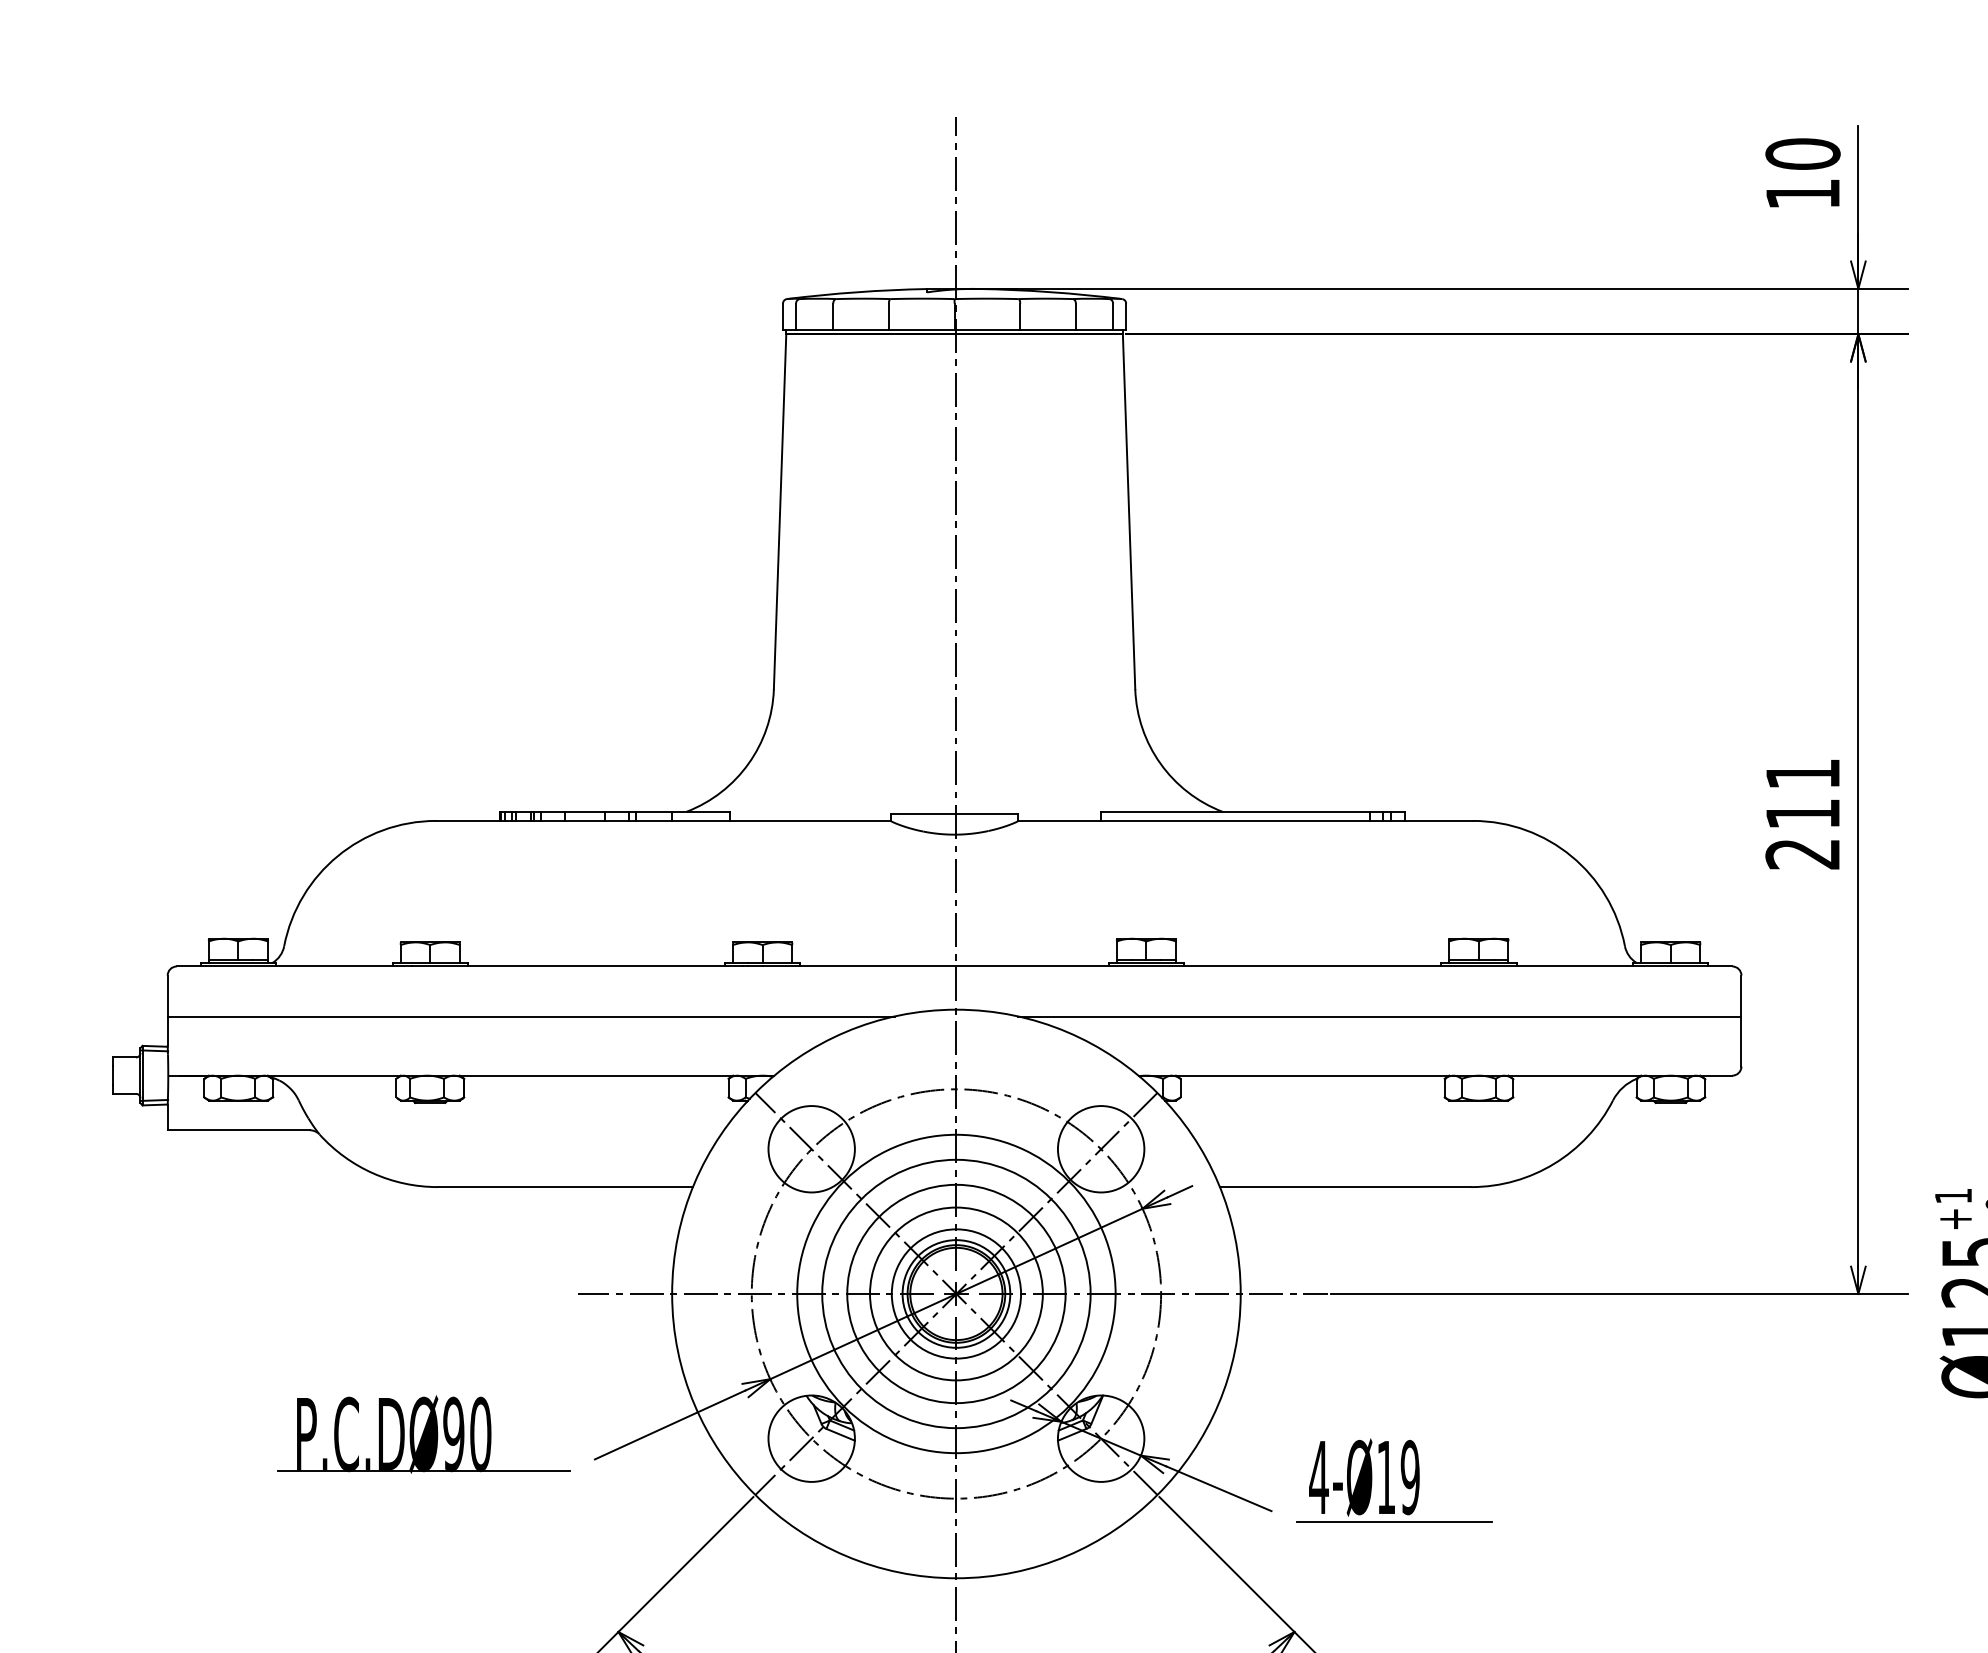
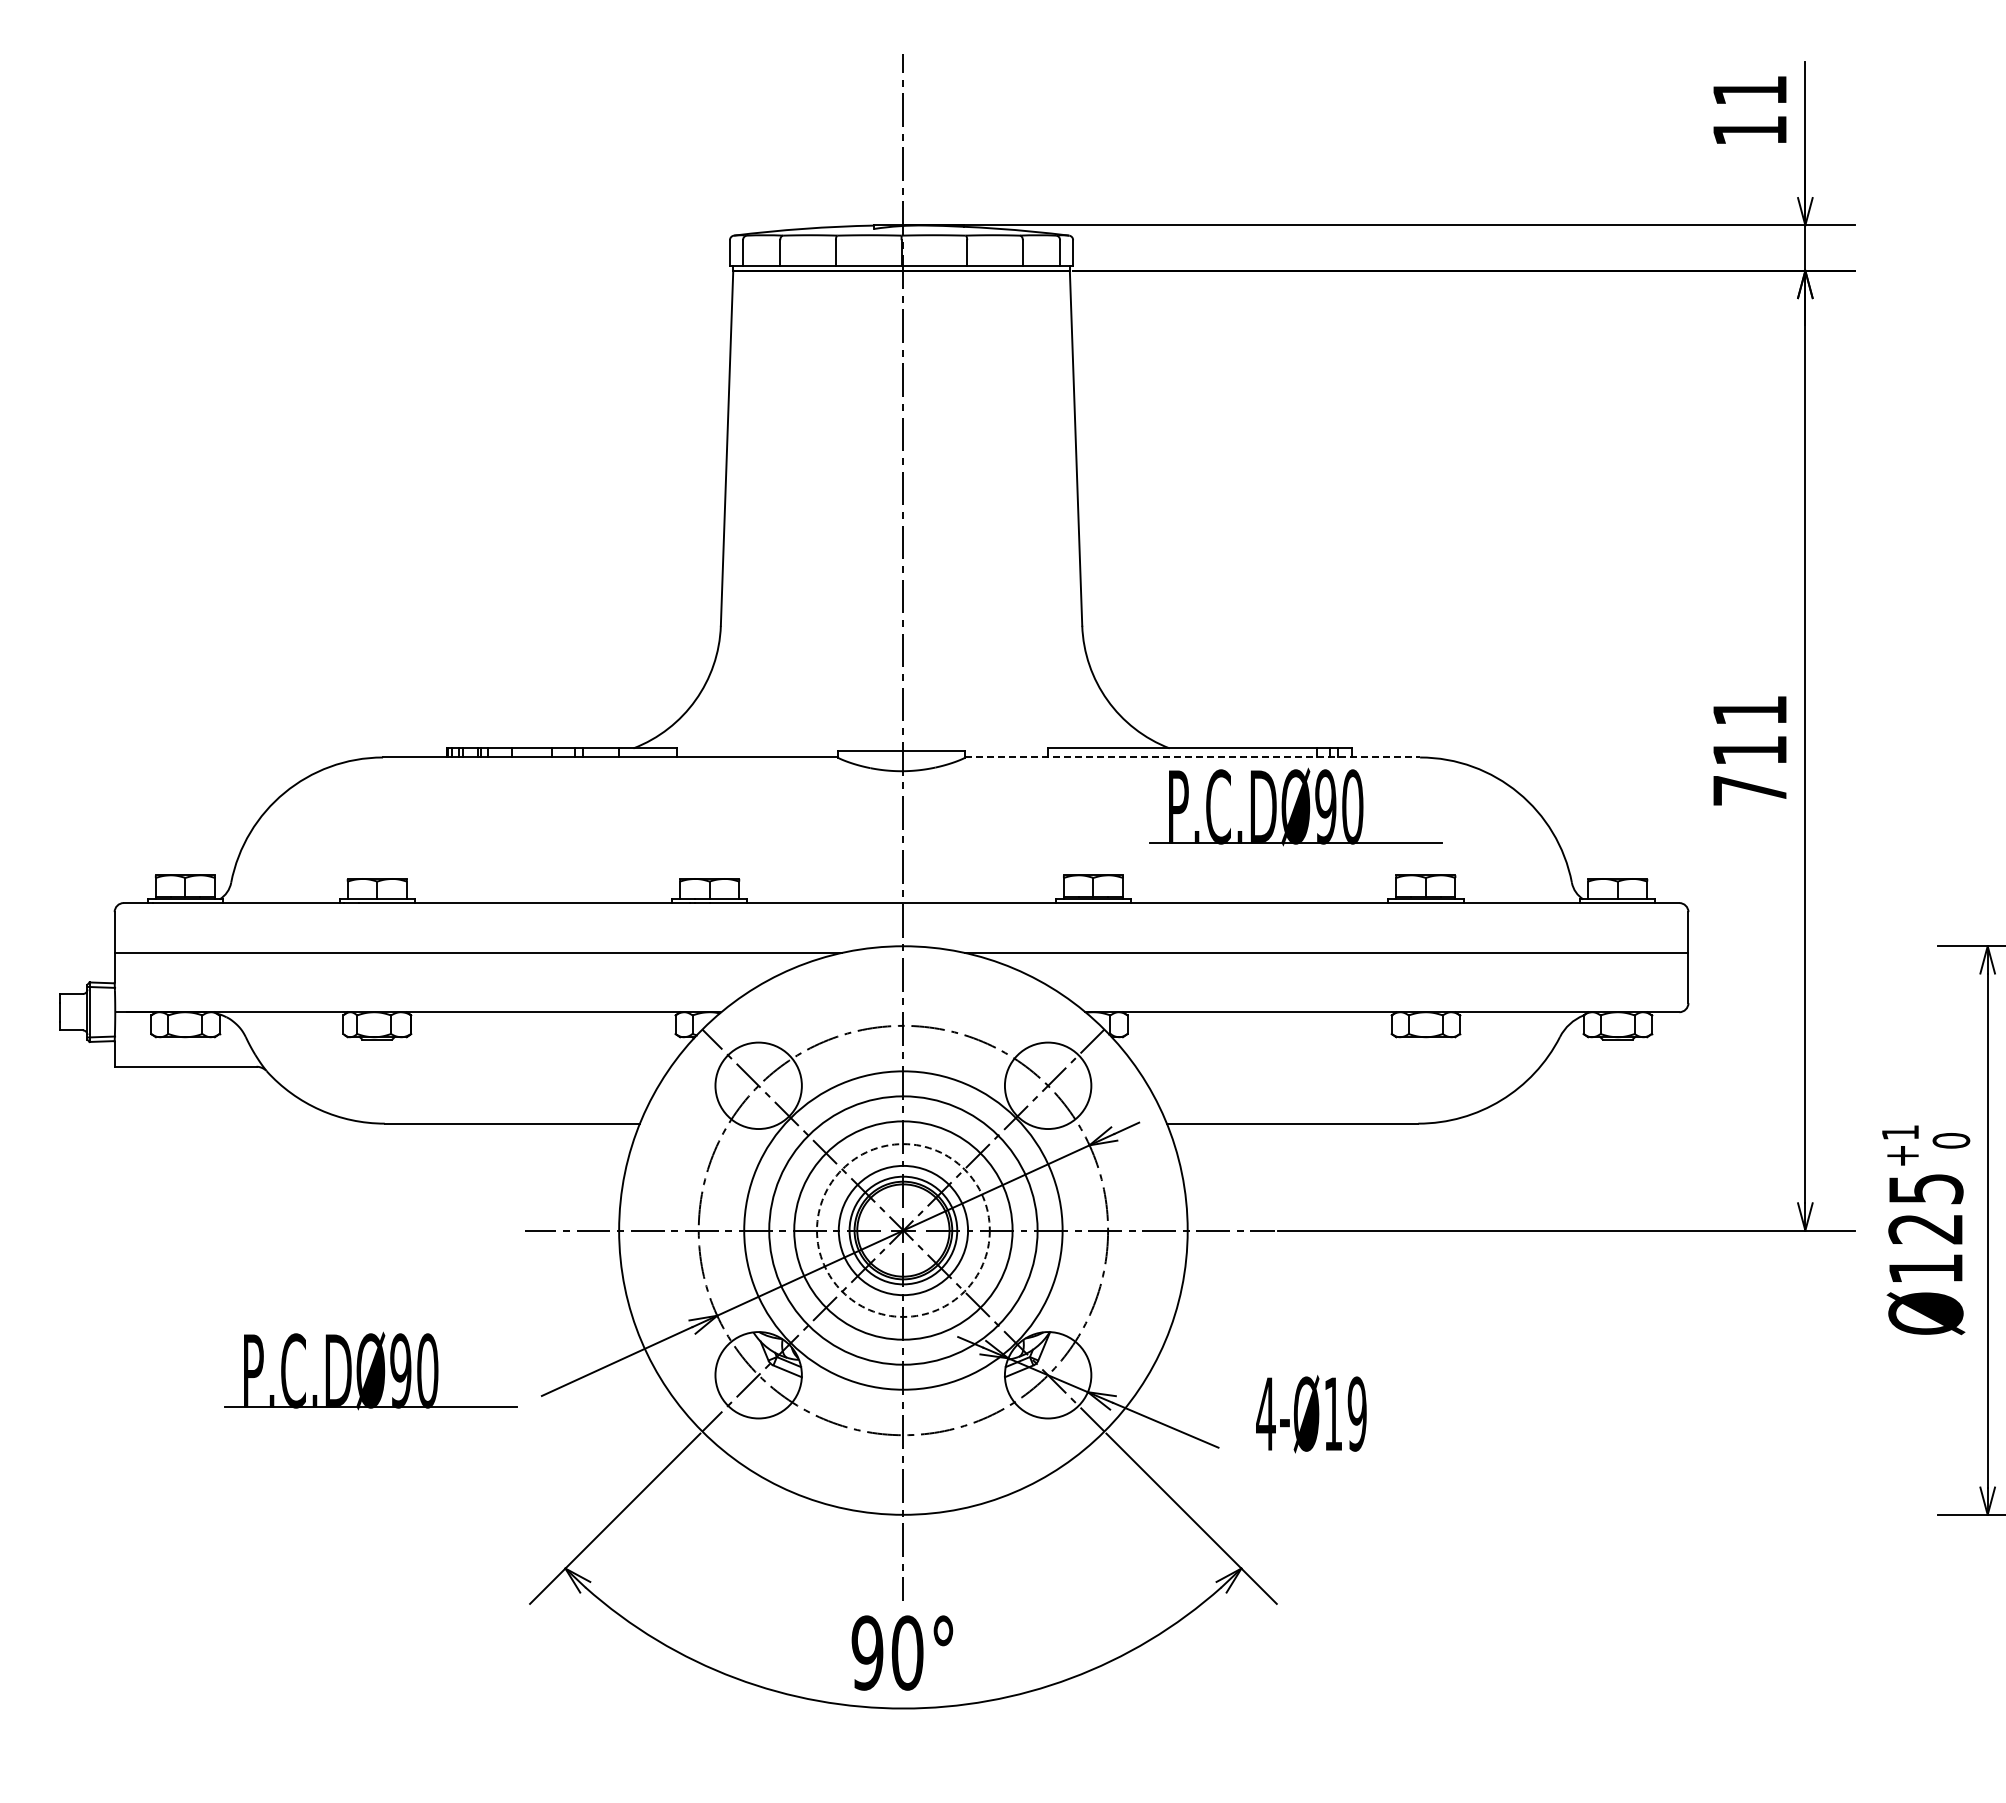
text: (1802, 153) -> (1749, 90), 10 -> 11
line: (1246, 820) -> (1193, 757), solid -> dashed
text: (1802, 853) -> (1749, 790), 211 -> 711
part: (1348, 869) -> (1295, 806), added
circle: (956, 1293) -> (903, 1230), solid -> dashed
line: (1393, 1521) -> (1340, 1458), removed

